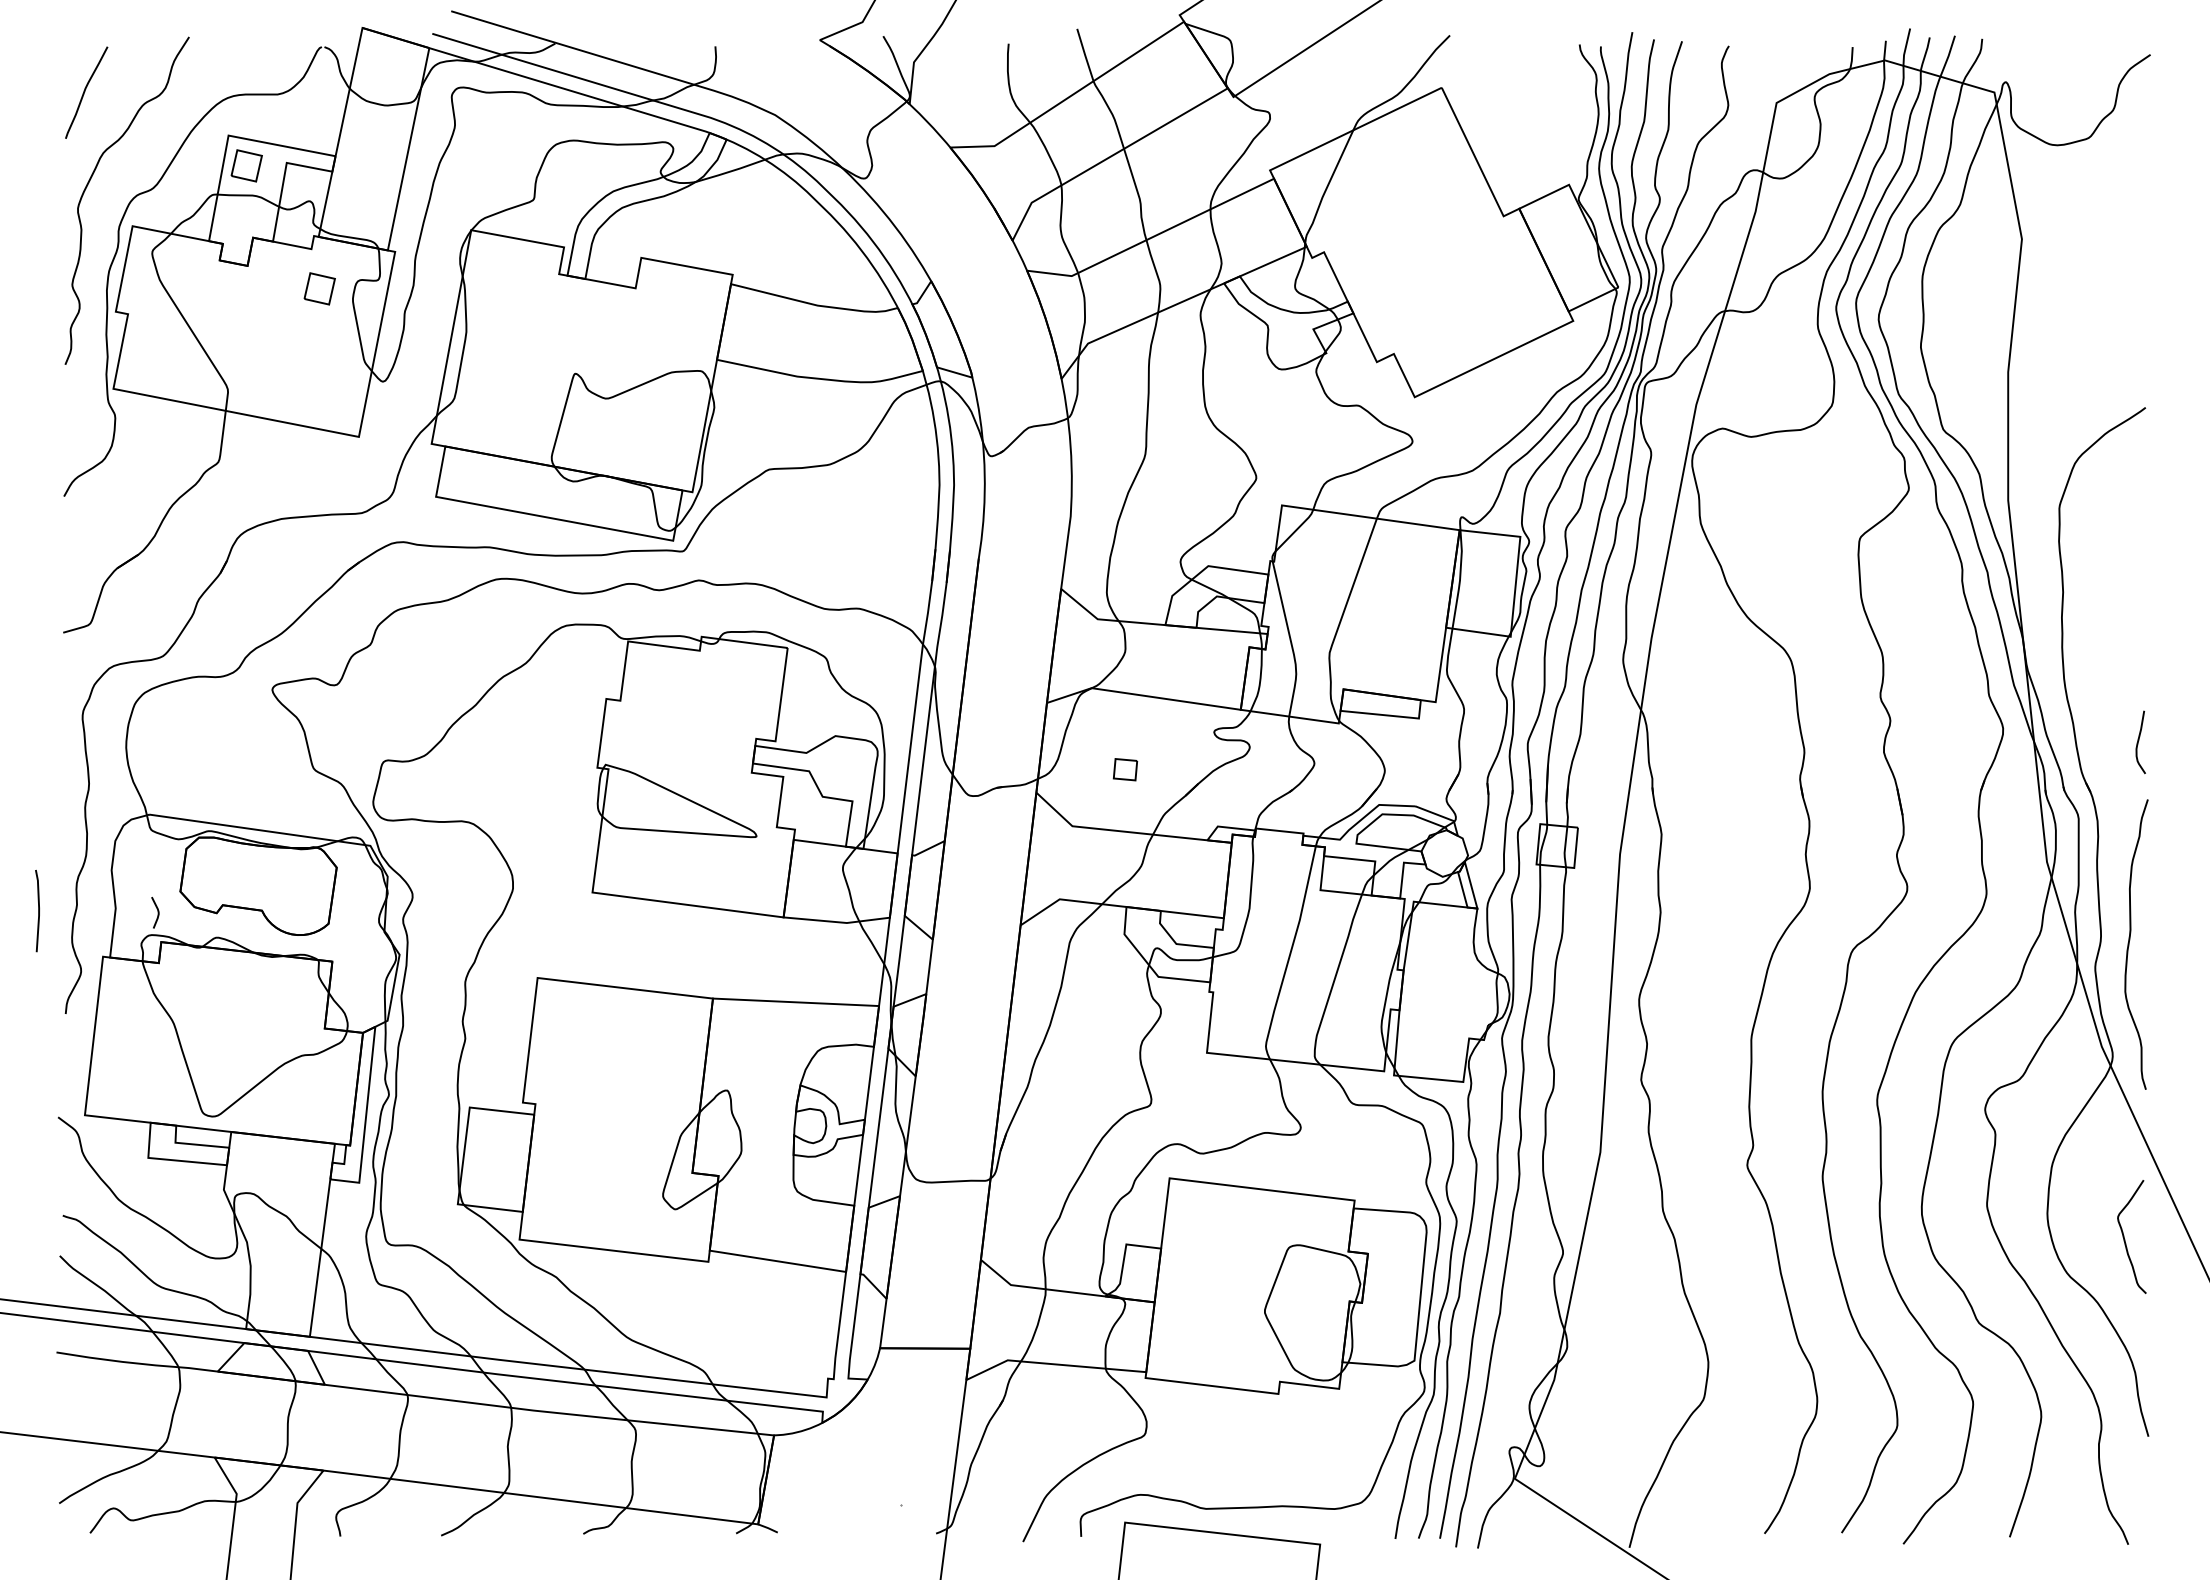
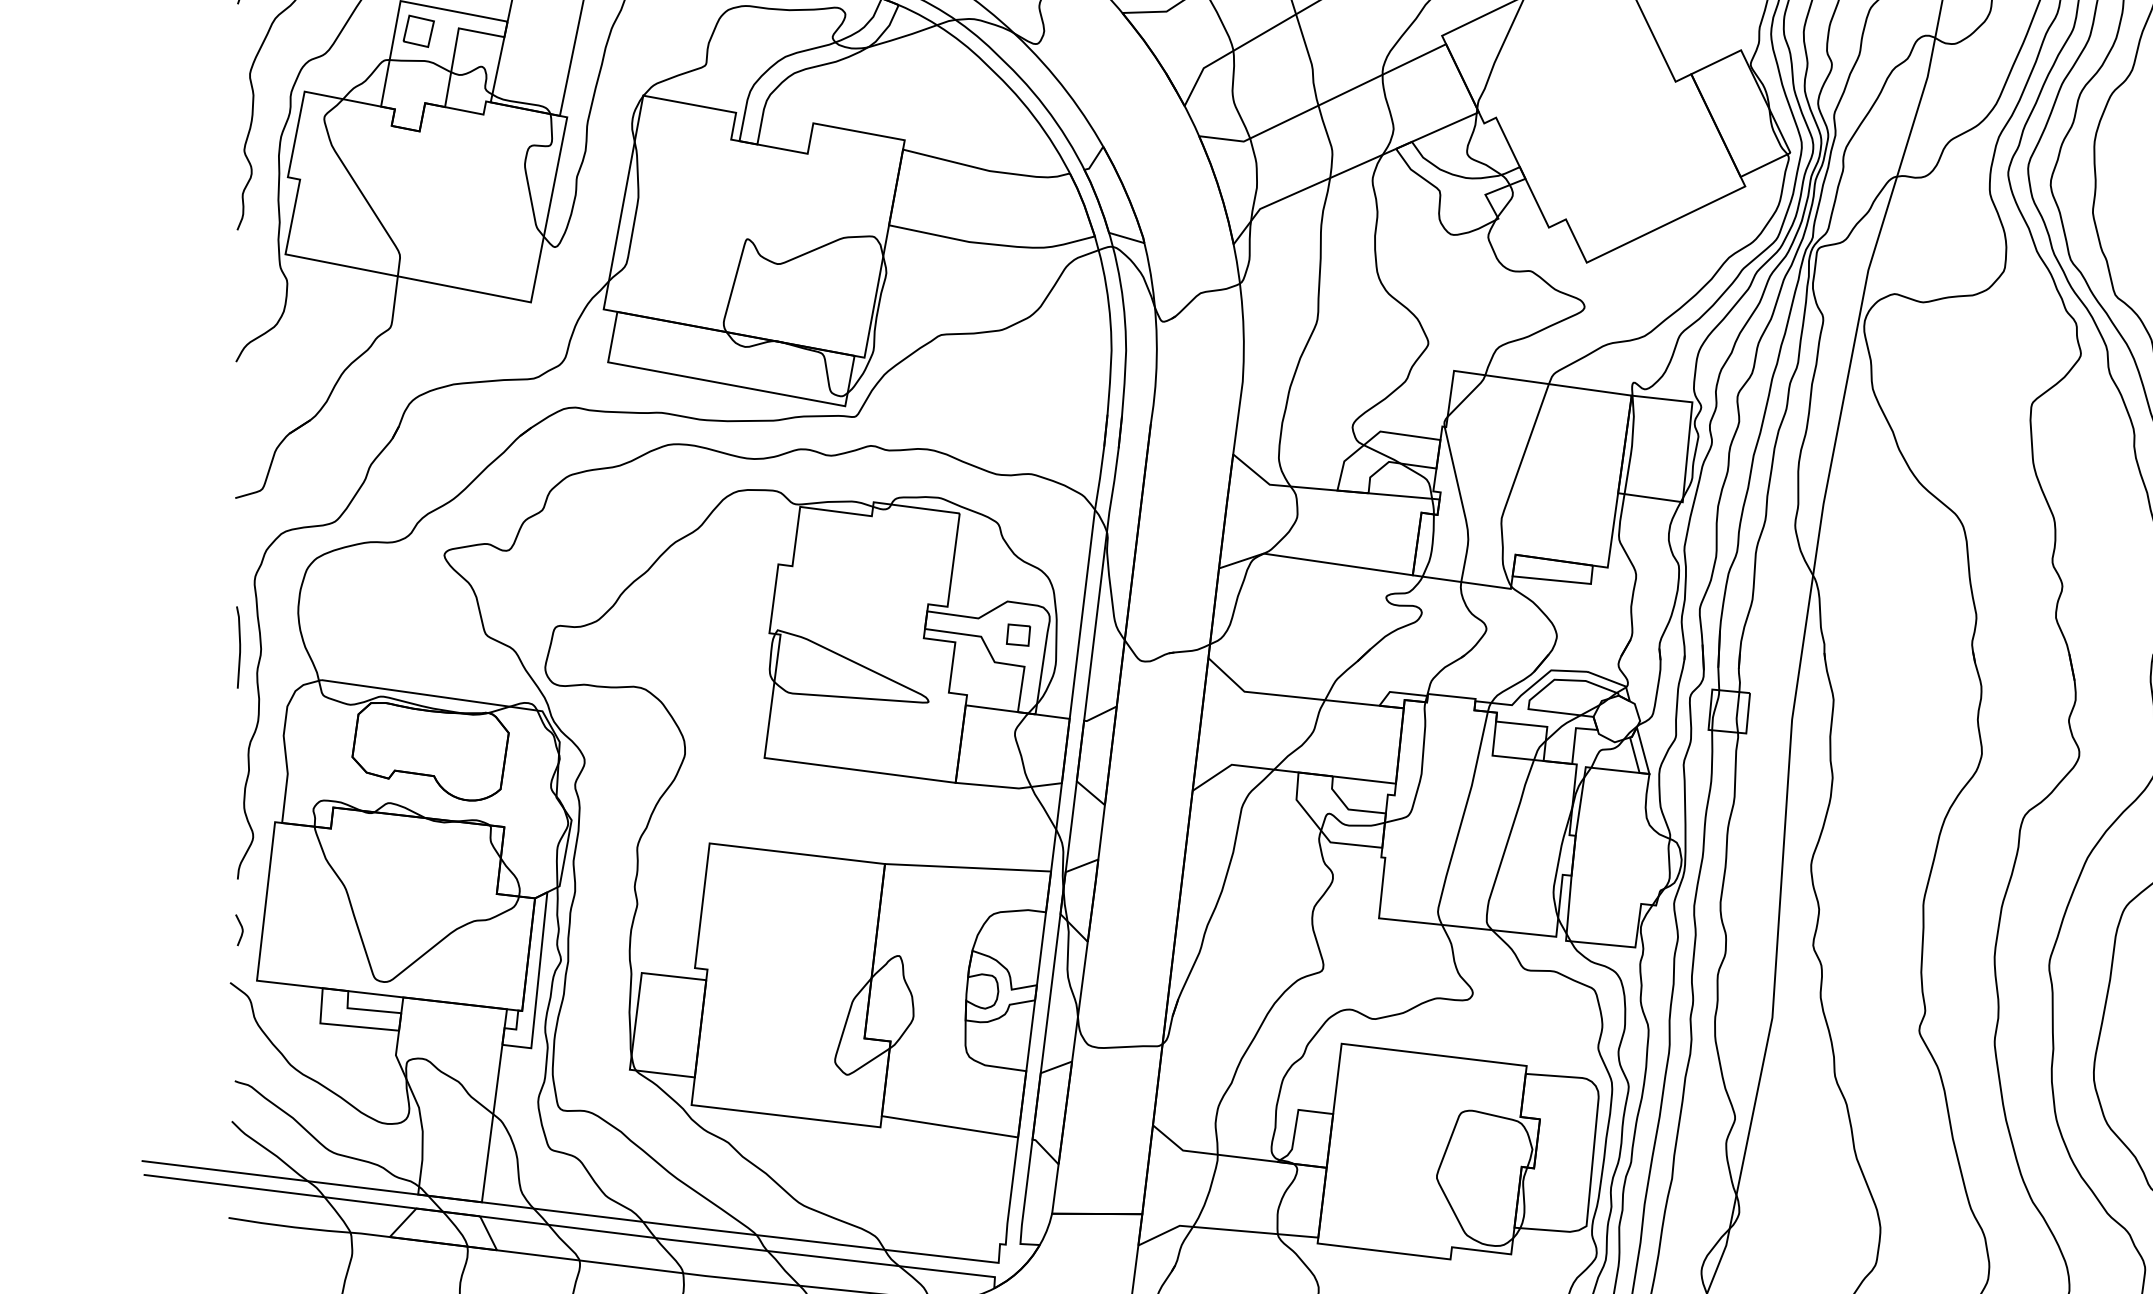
part: (319, 288) -> (491, 153), removed
part: (1125, 769) -> (1018, 634), moved
line: (38, 911) -> (239, 647), moved
curve: (157, 912) -> (241, 929), moved

